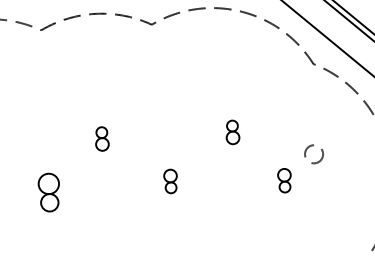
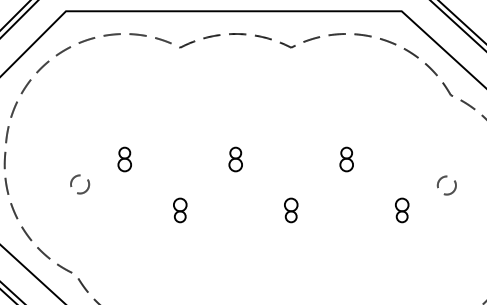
part: (232, 132) -> (346, 159), moved
part: (285, 180) -> (402, 210), moved
part: (171, 181) -> (291, 210), moved
part: (49, 192) -> (180, 210), size x0.62

